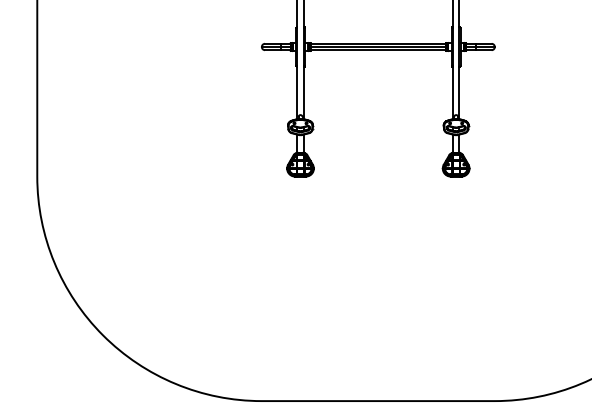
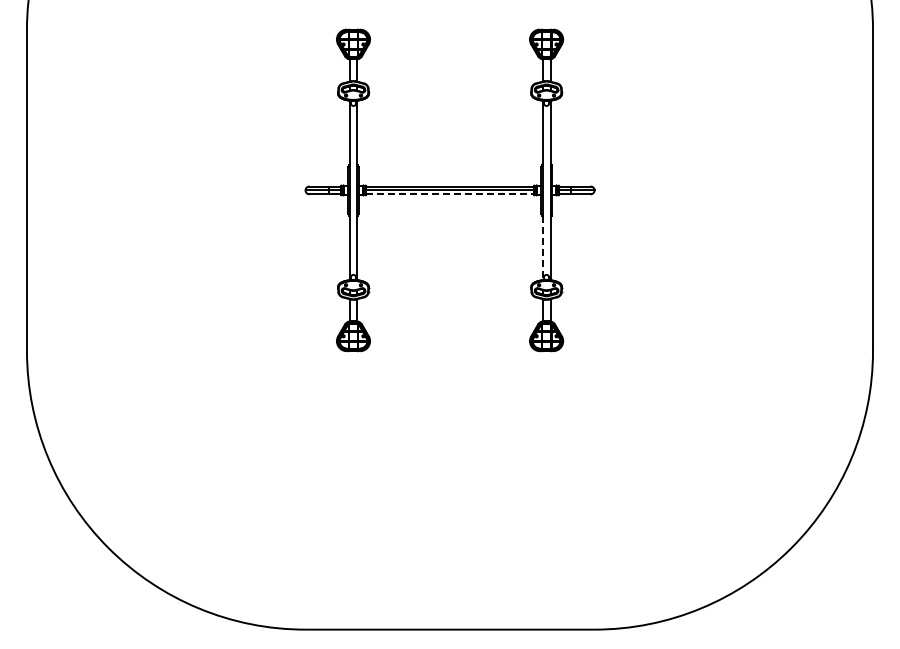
line: (378, 50) -> (450, 194), solid -> dashed
line: (452, 93) -> (542, 248), solid -> dashed

